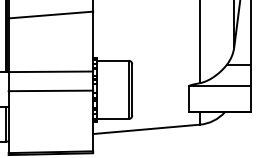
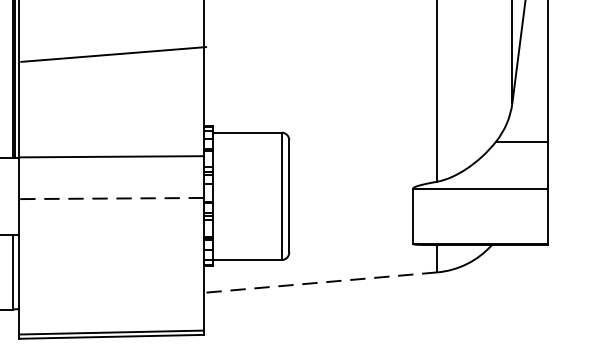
line: (50, 14) -> (112, 53), moved
line: (50, 90) -> (110, 197), solid -> dashed
line: (146, 129) -> (320, 282), solid -> dashed

